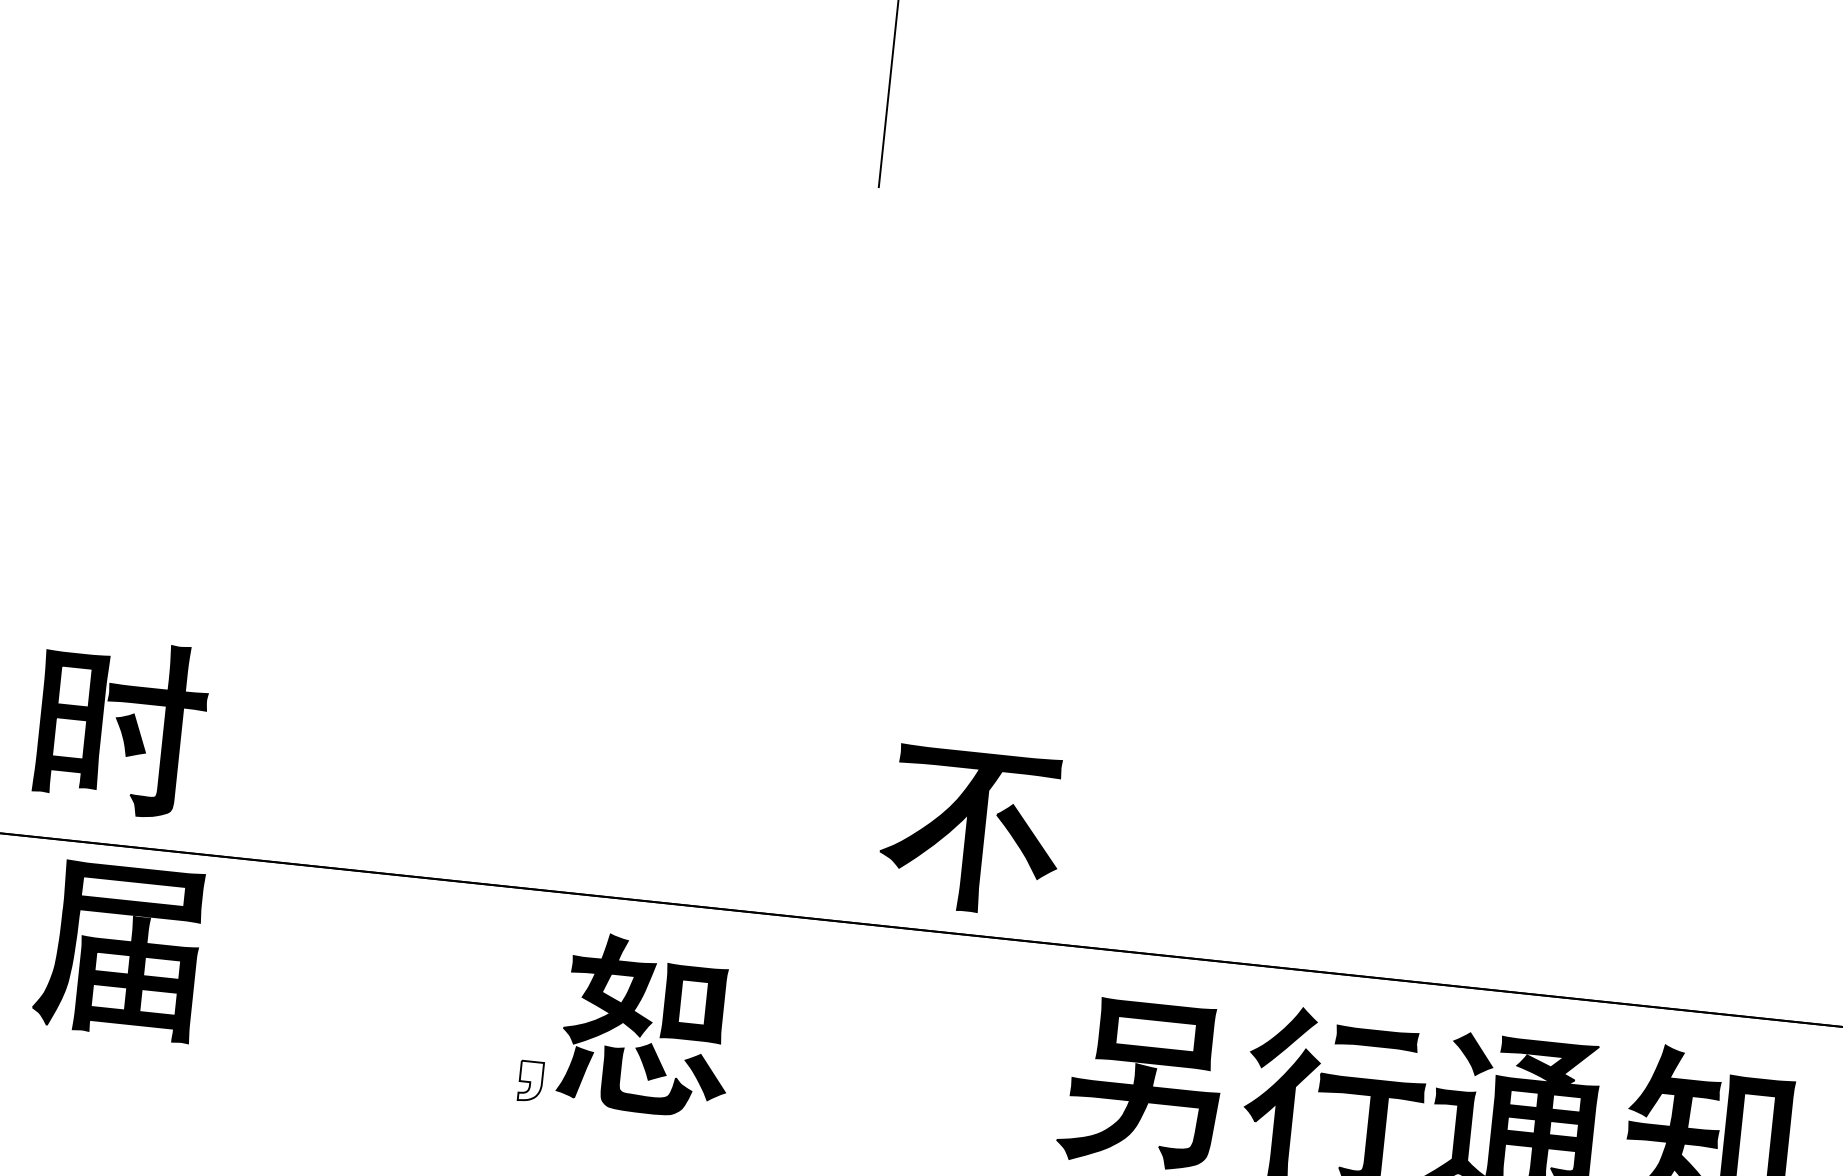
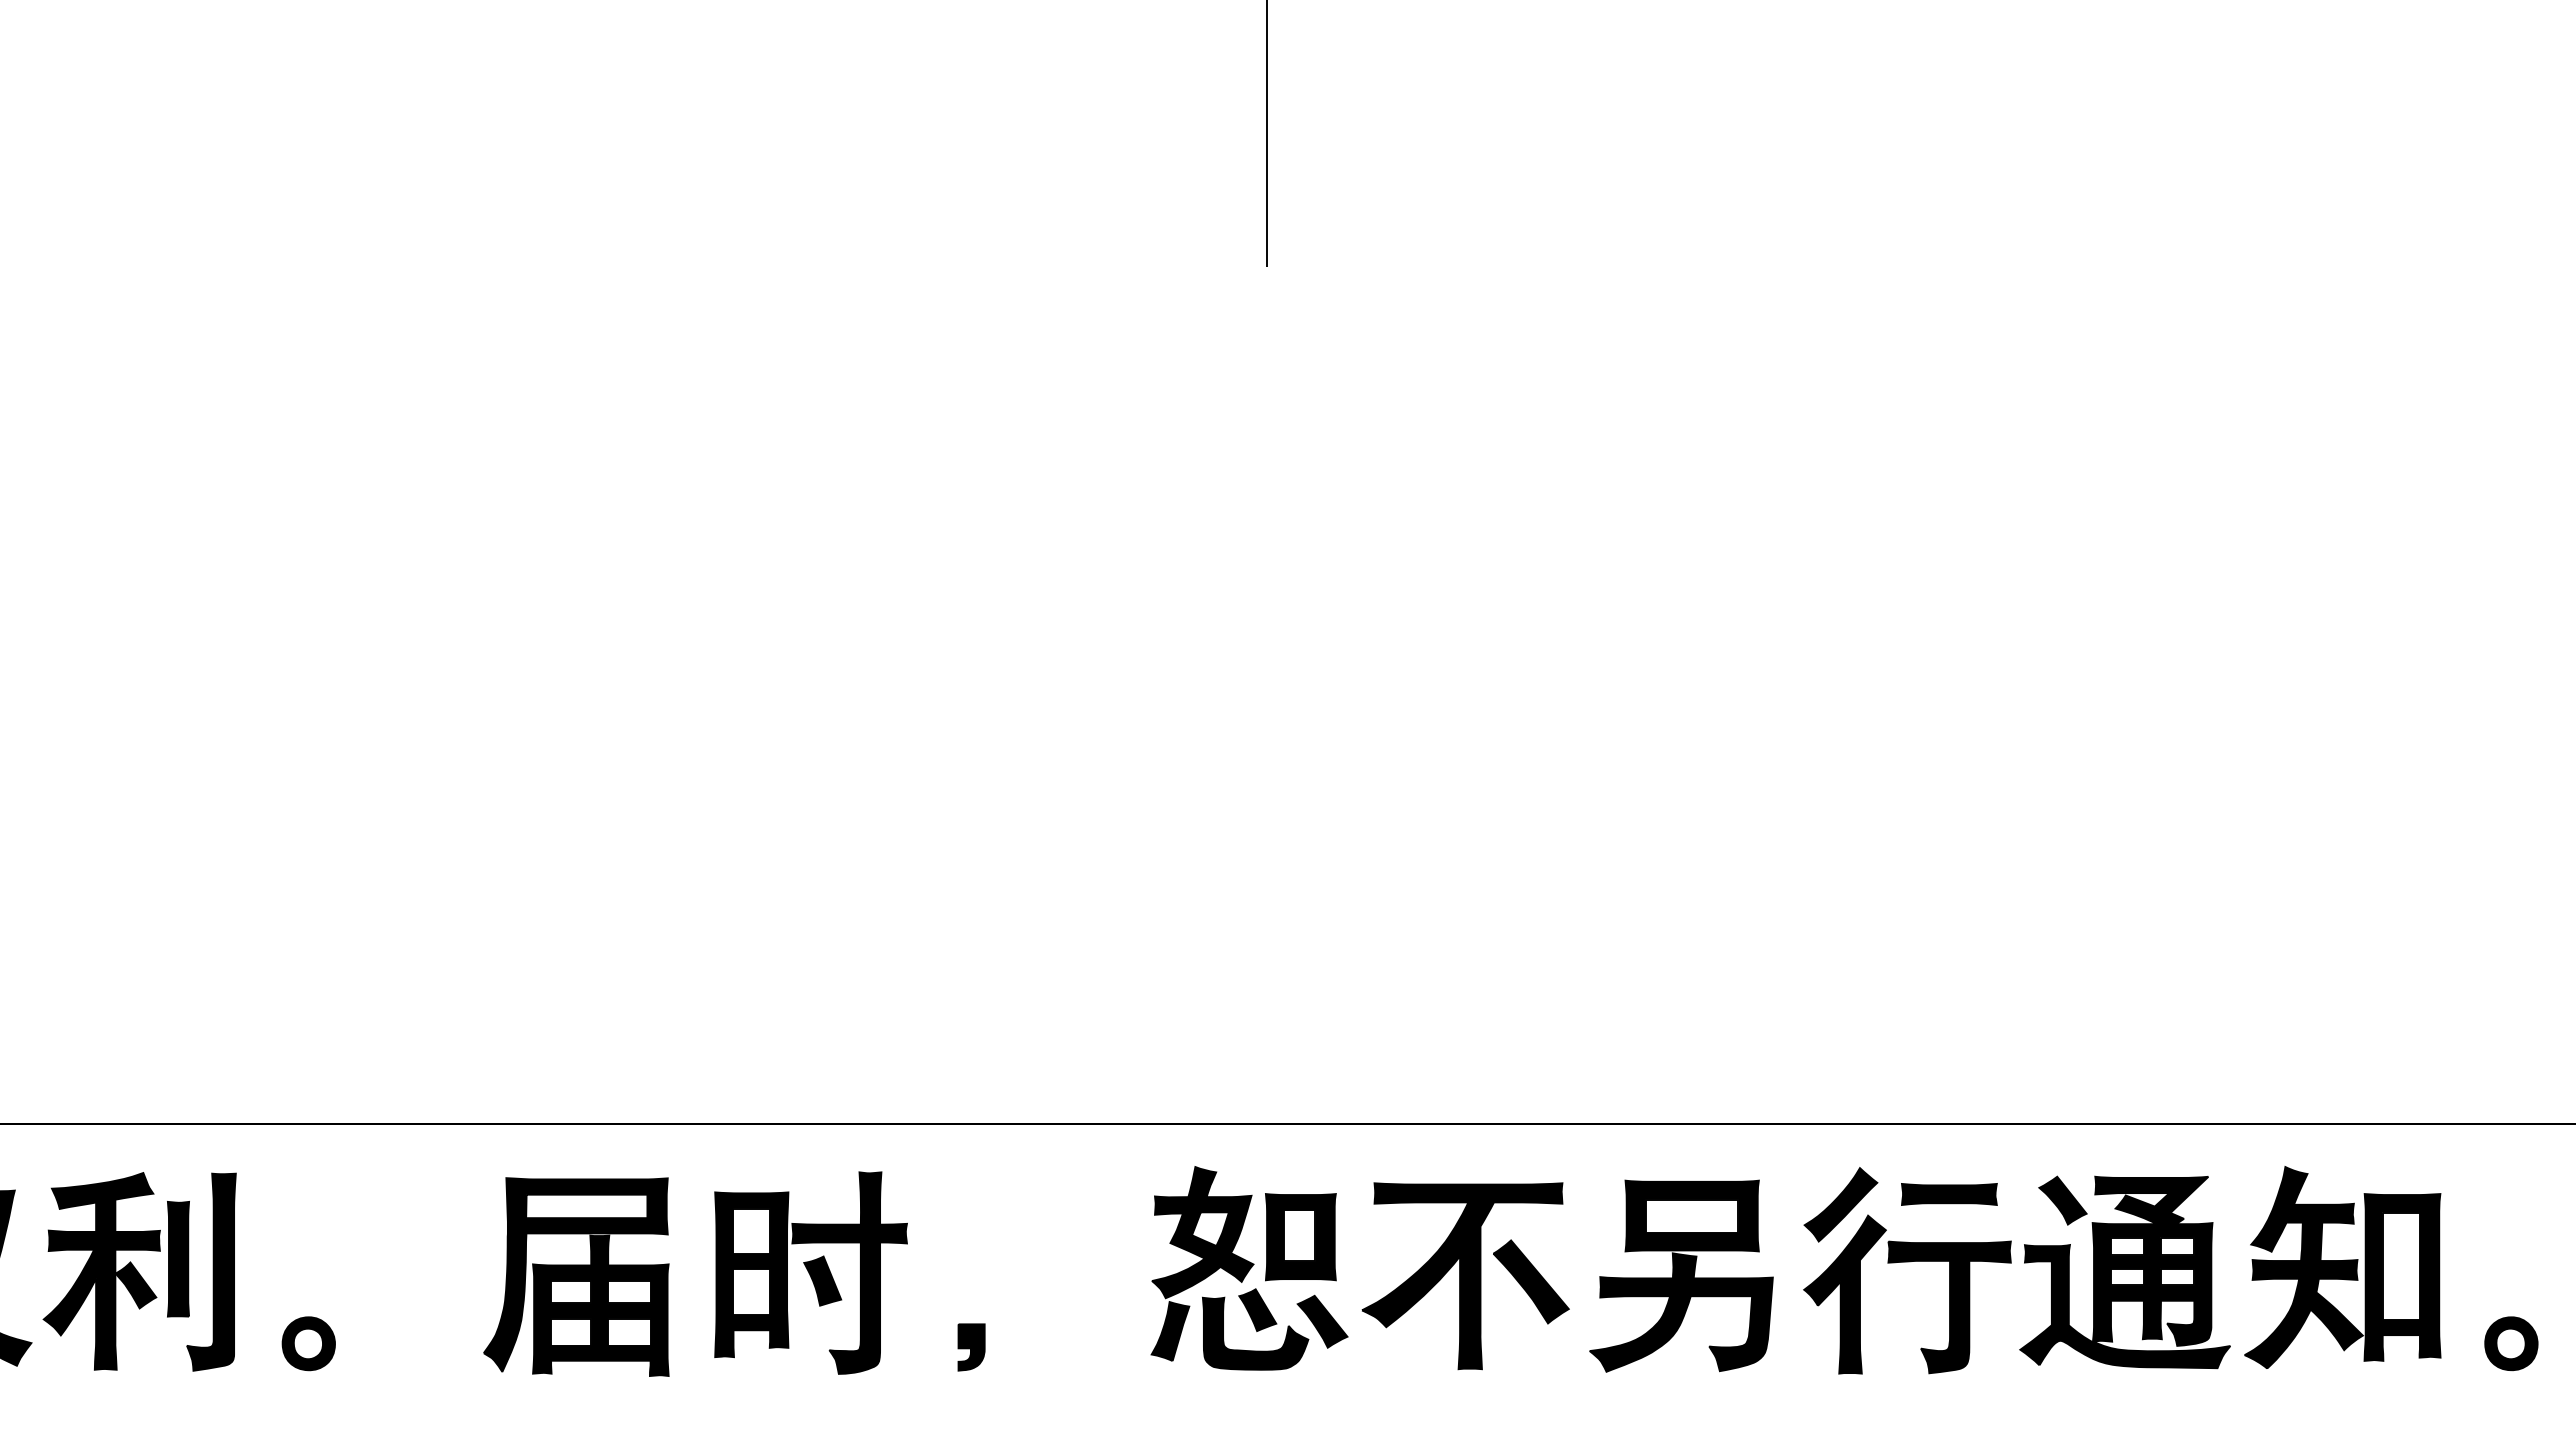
part: (121, 726) -> (810, 1272), moved
part: (971, 831) -> (1465, 1276), moved
part: (118, 950) -> (576, 1276), moved
part: (647, 1025) -> (1249, 1268), moved
fill: (530, 1081) -> (971, 1347), added

